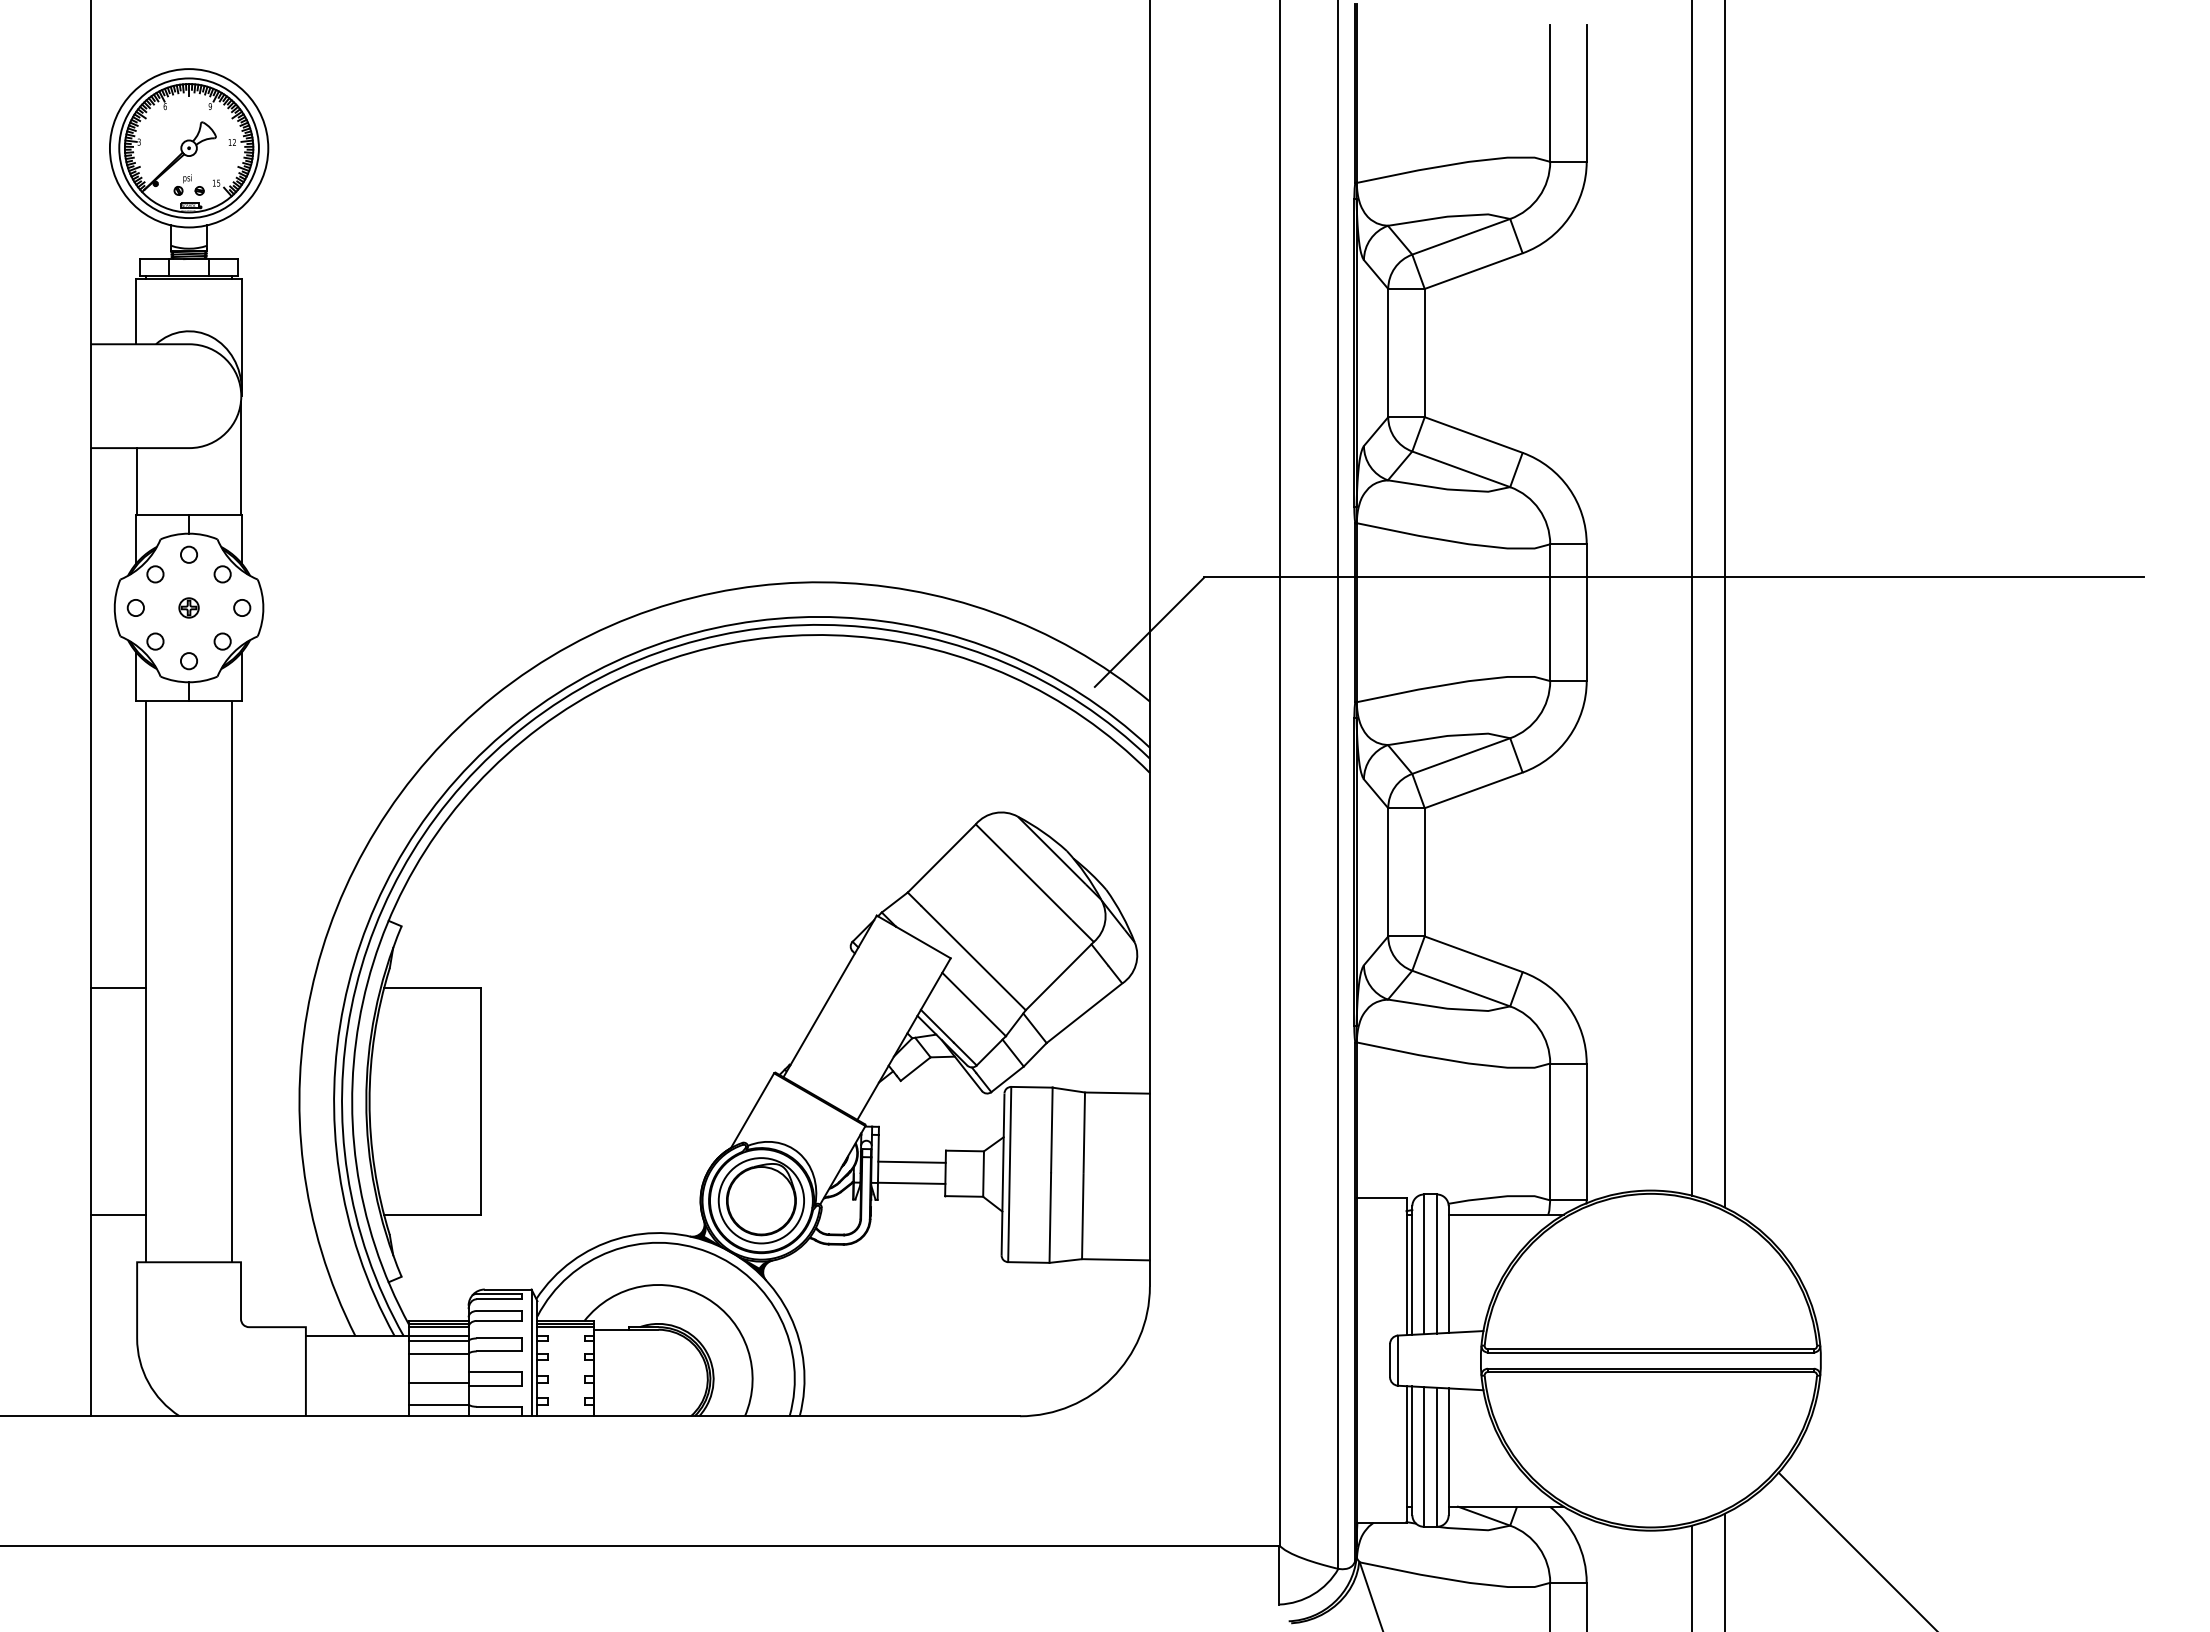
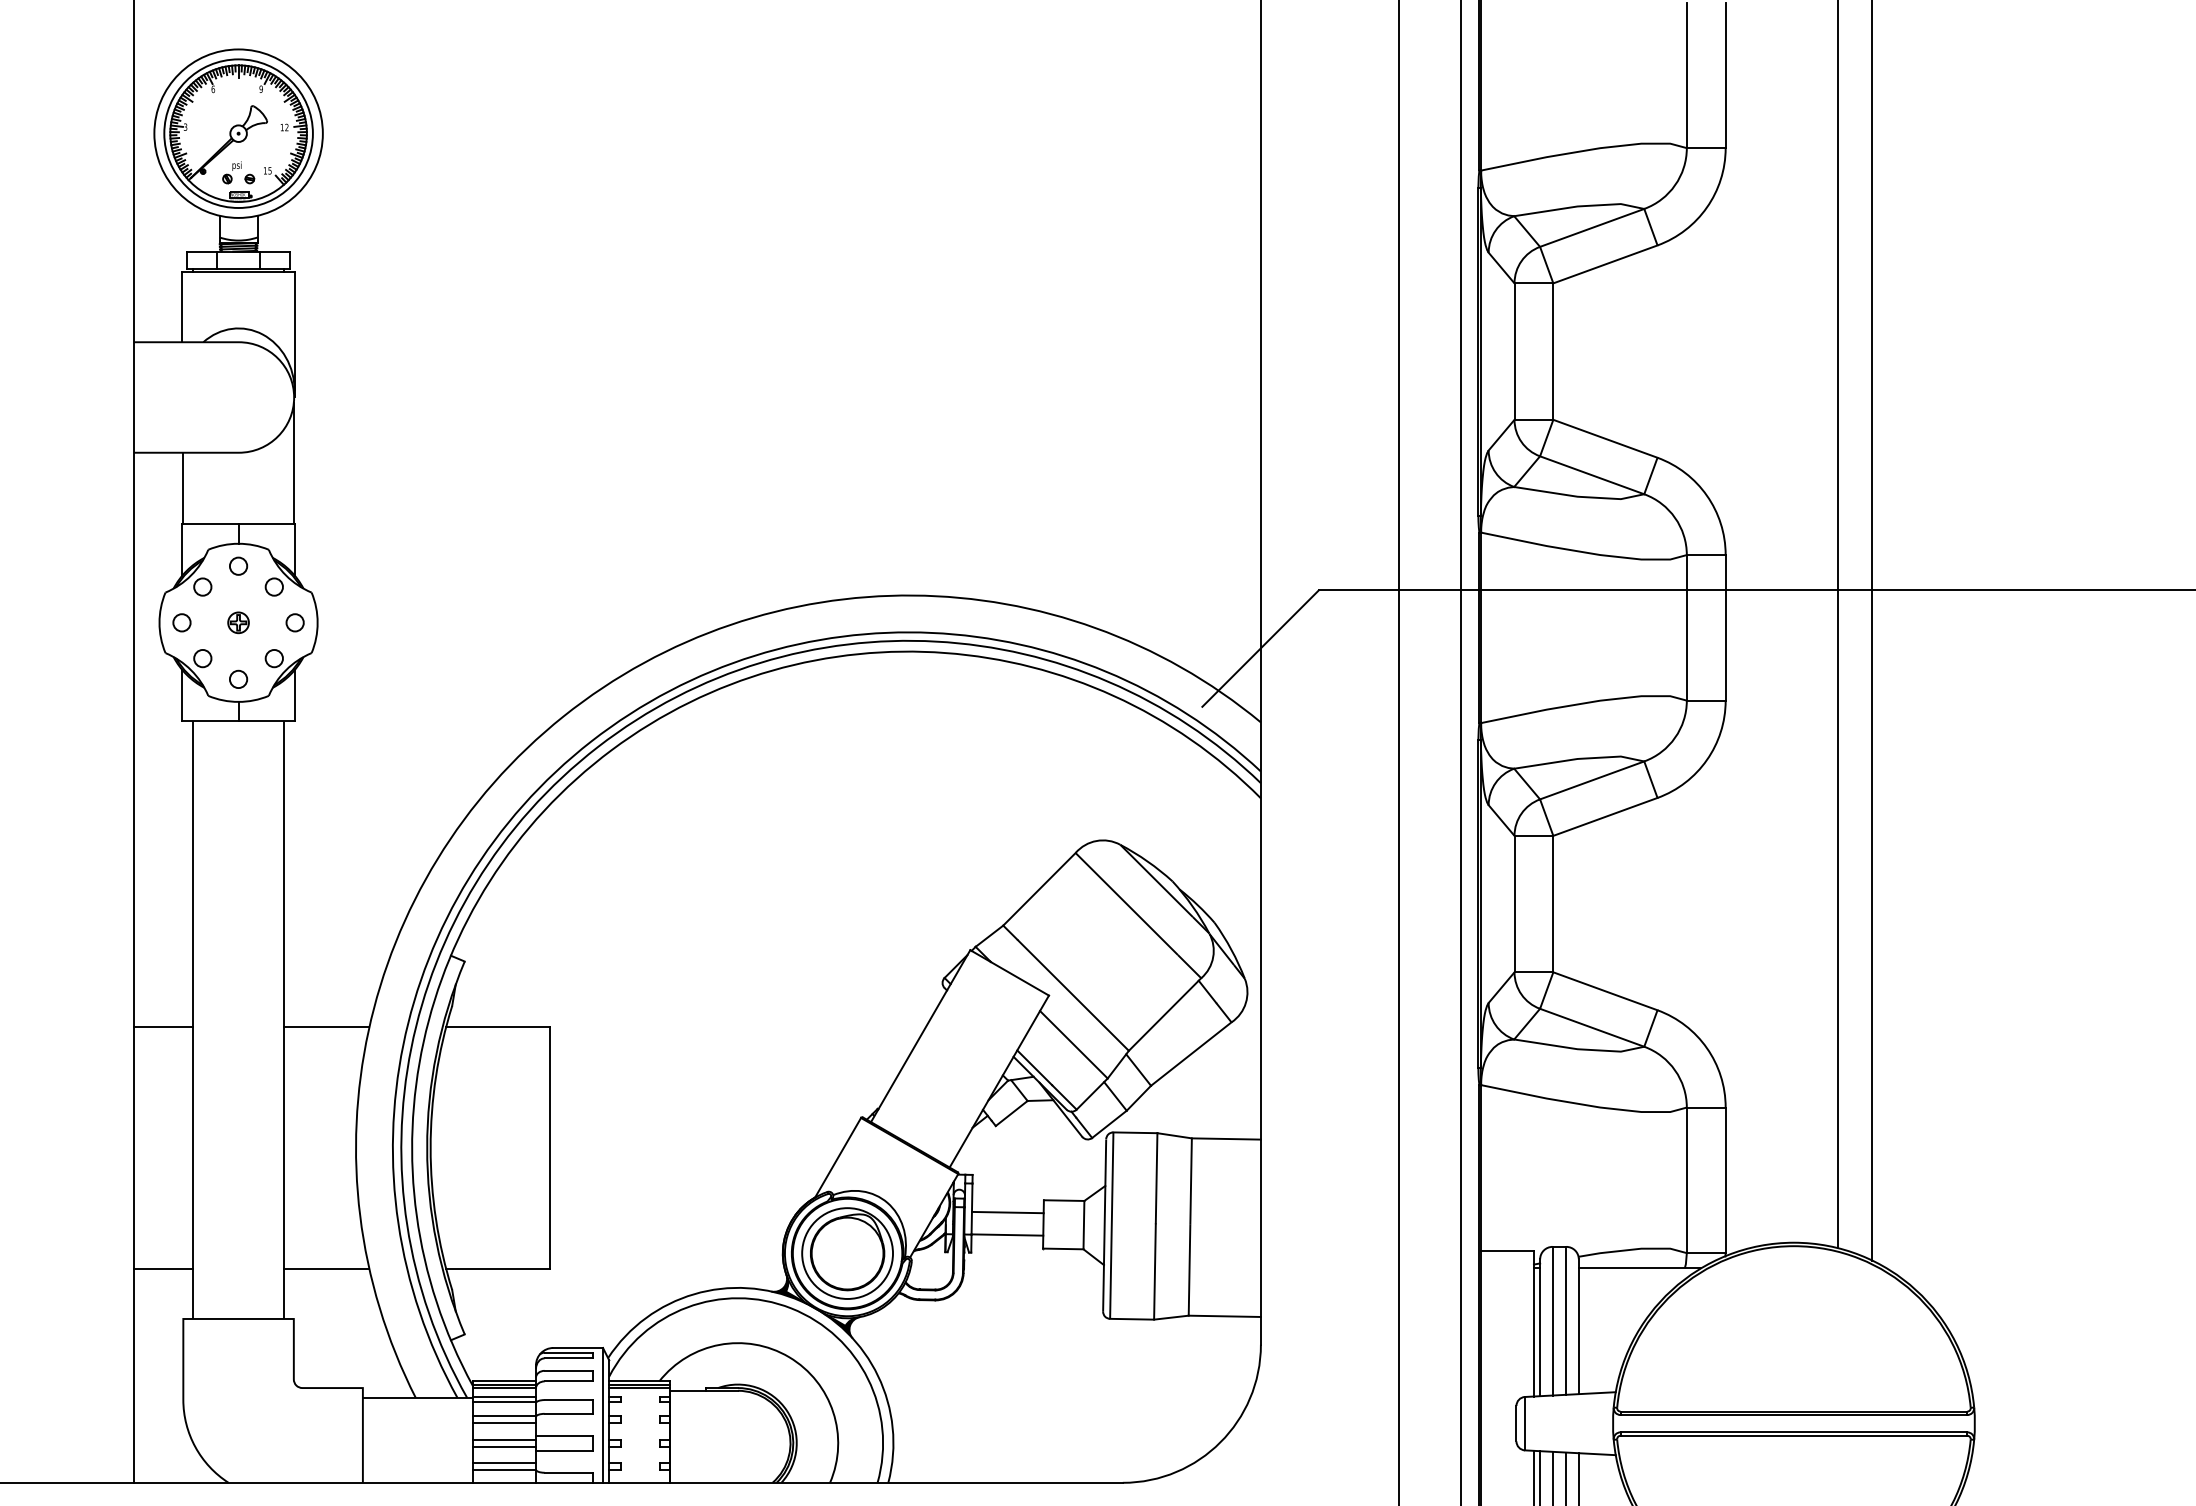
line: (271, 987) -> (326, 1026), added
line: (271, 1215) -> (326, 1269), added
line: (438, 1360) -> (503, 1423), added
line: (438, 1375) -> (503, 1439), added
line: (438, 1397) -> (503, 1462), added

